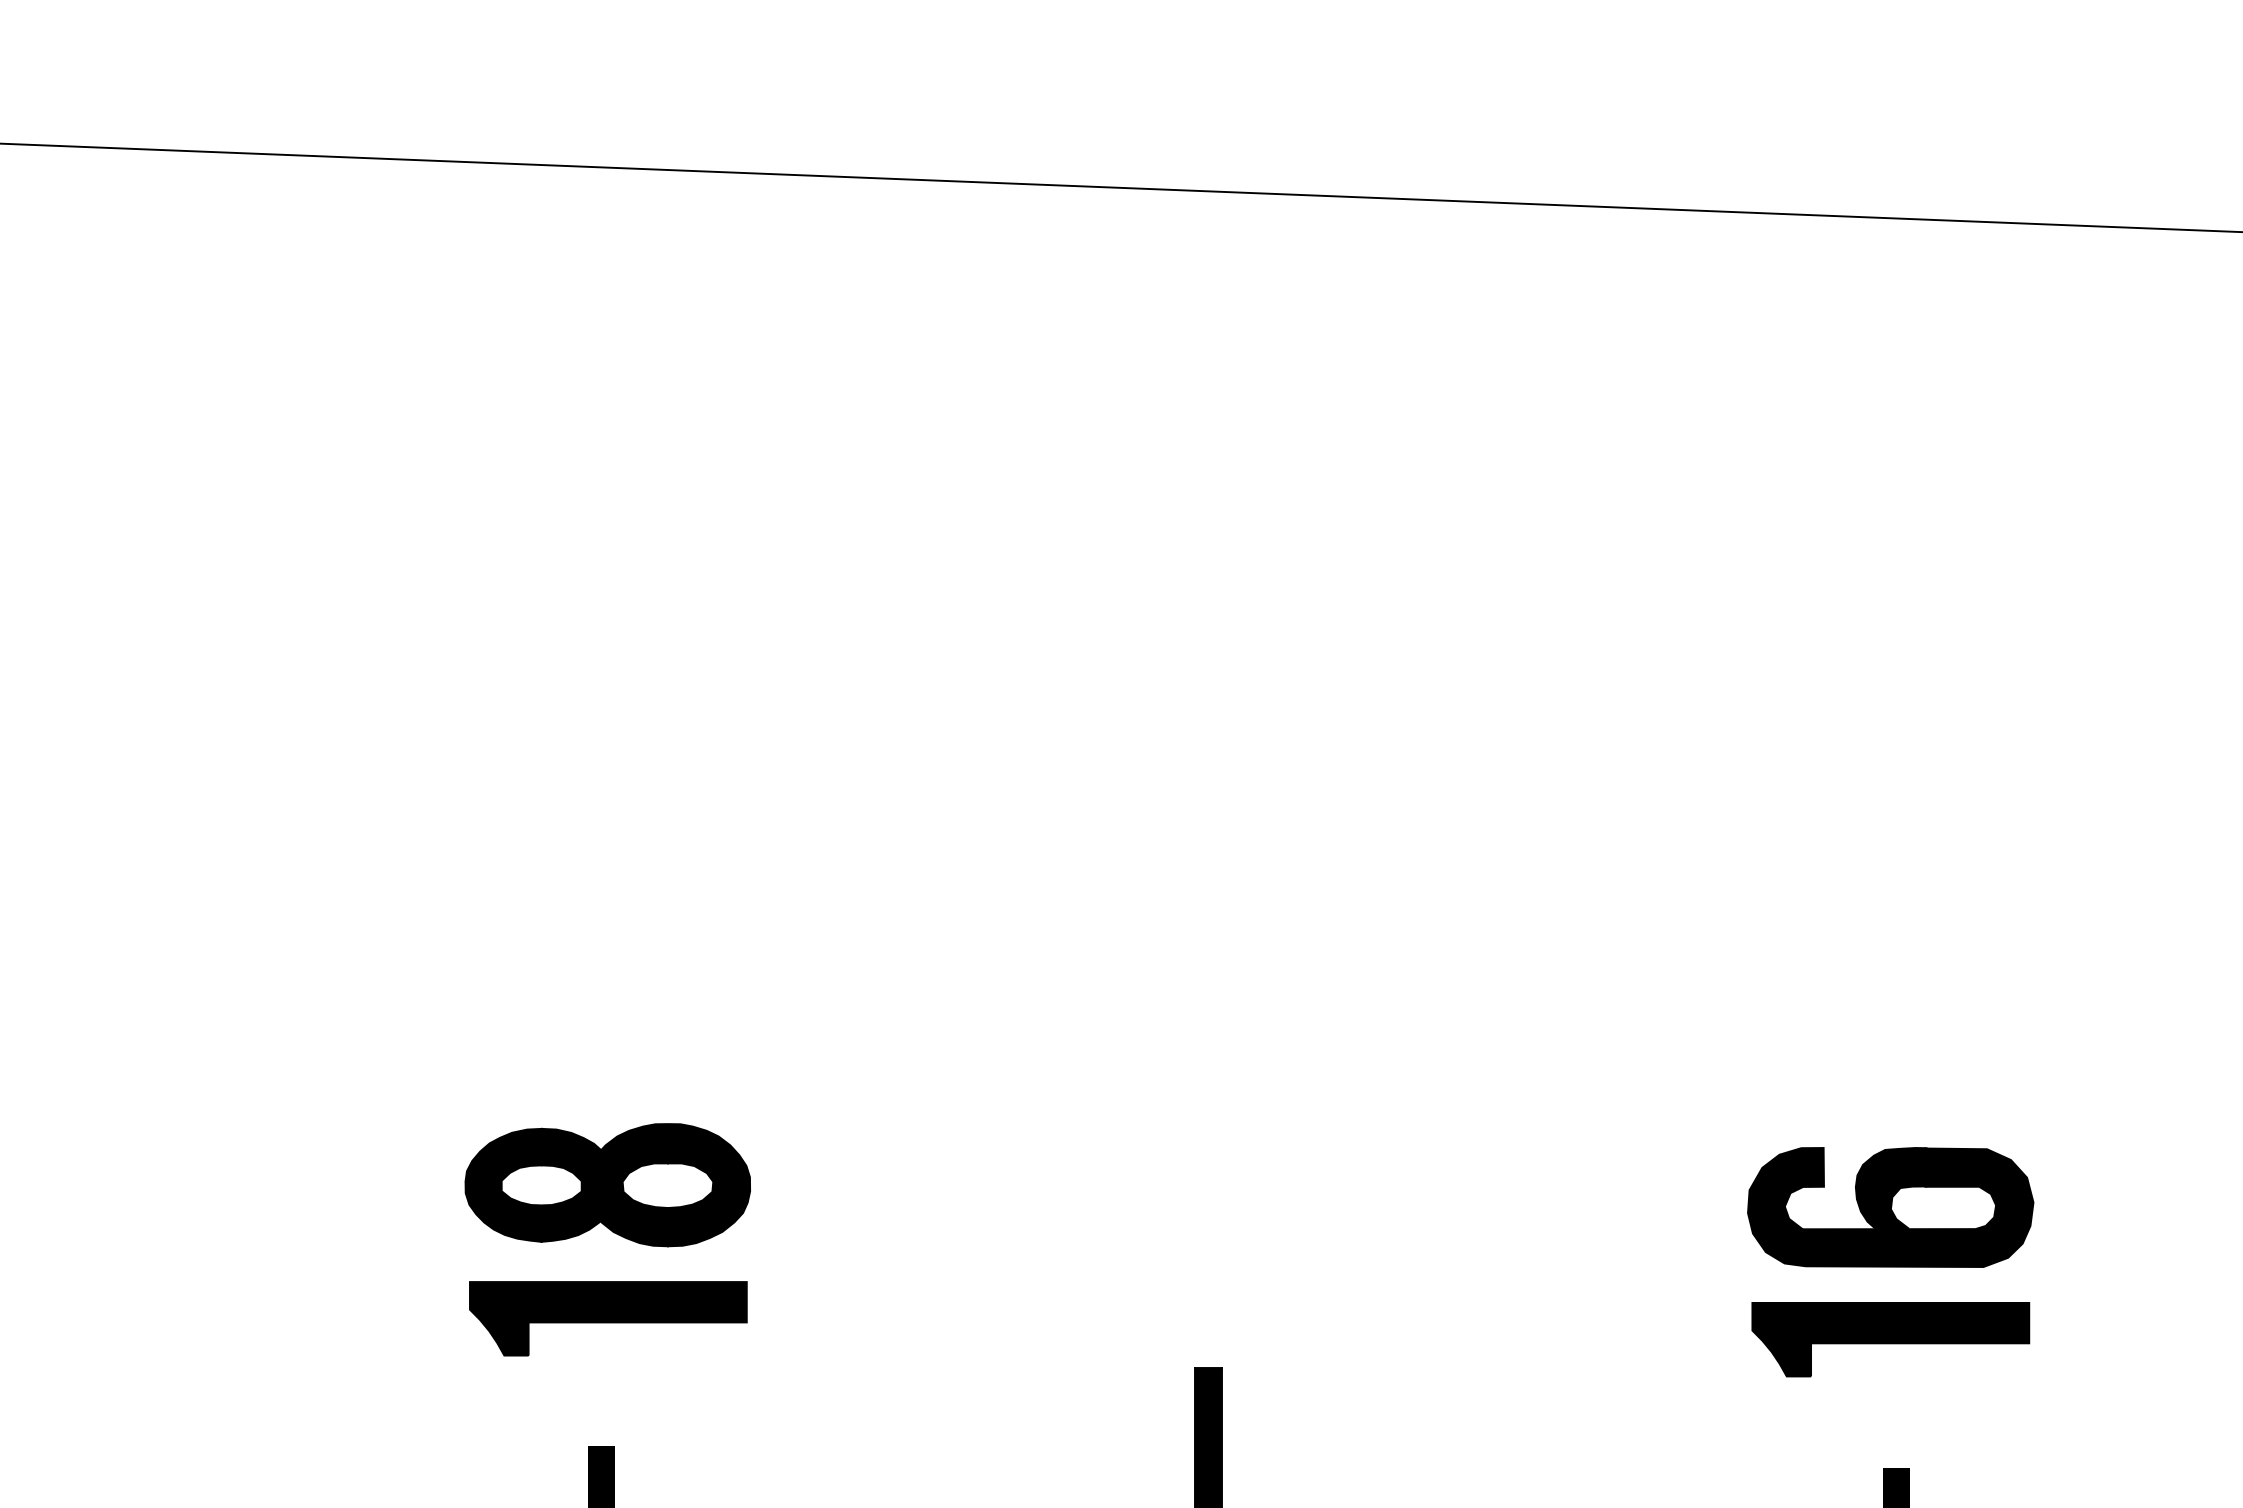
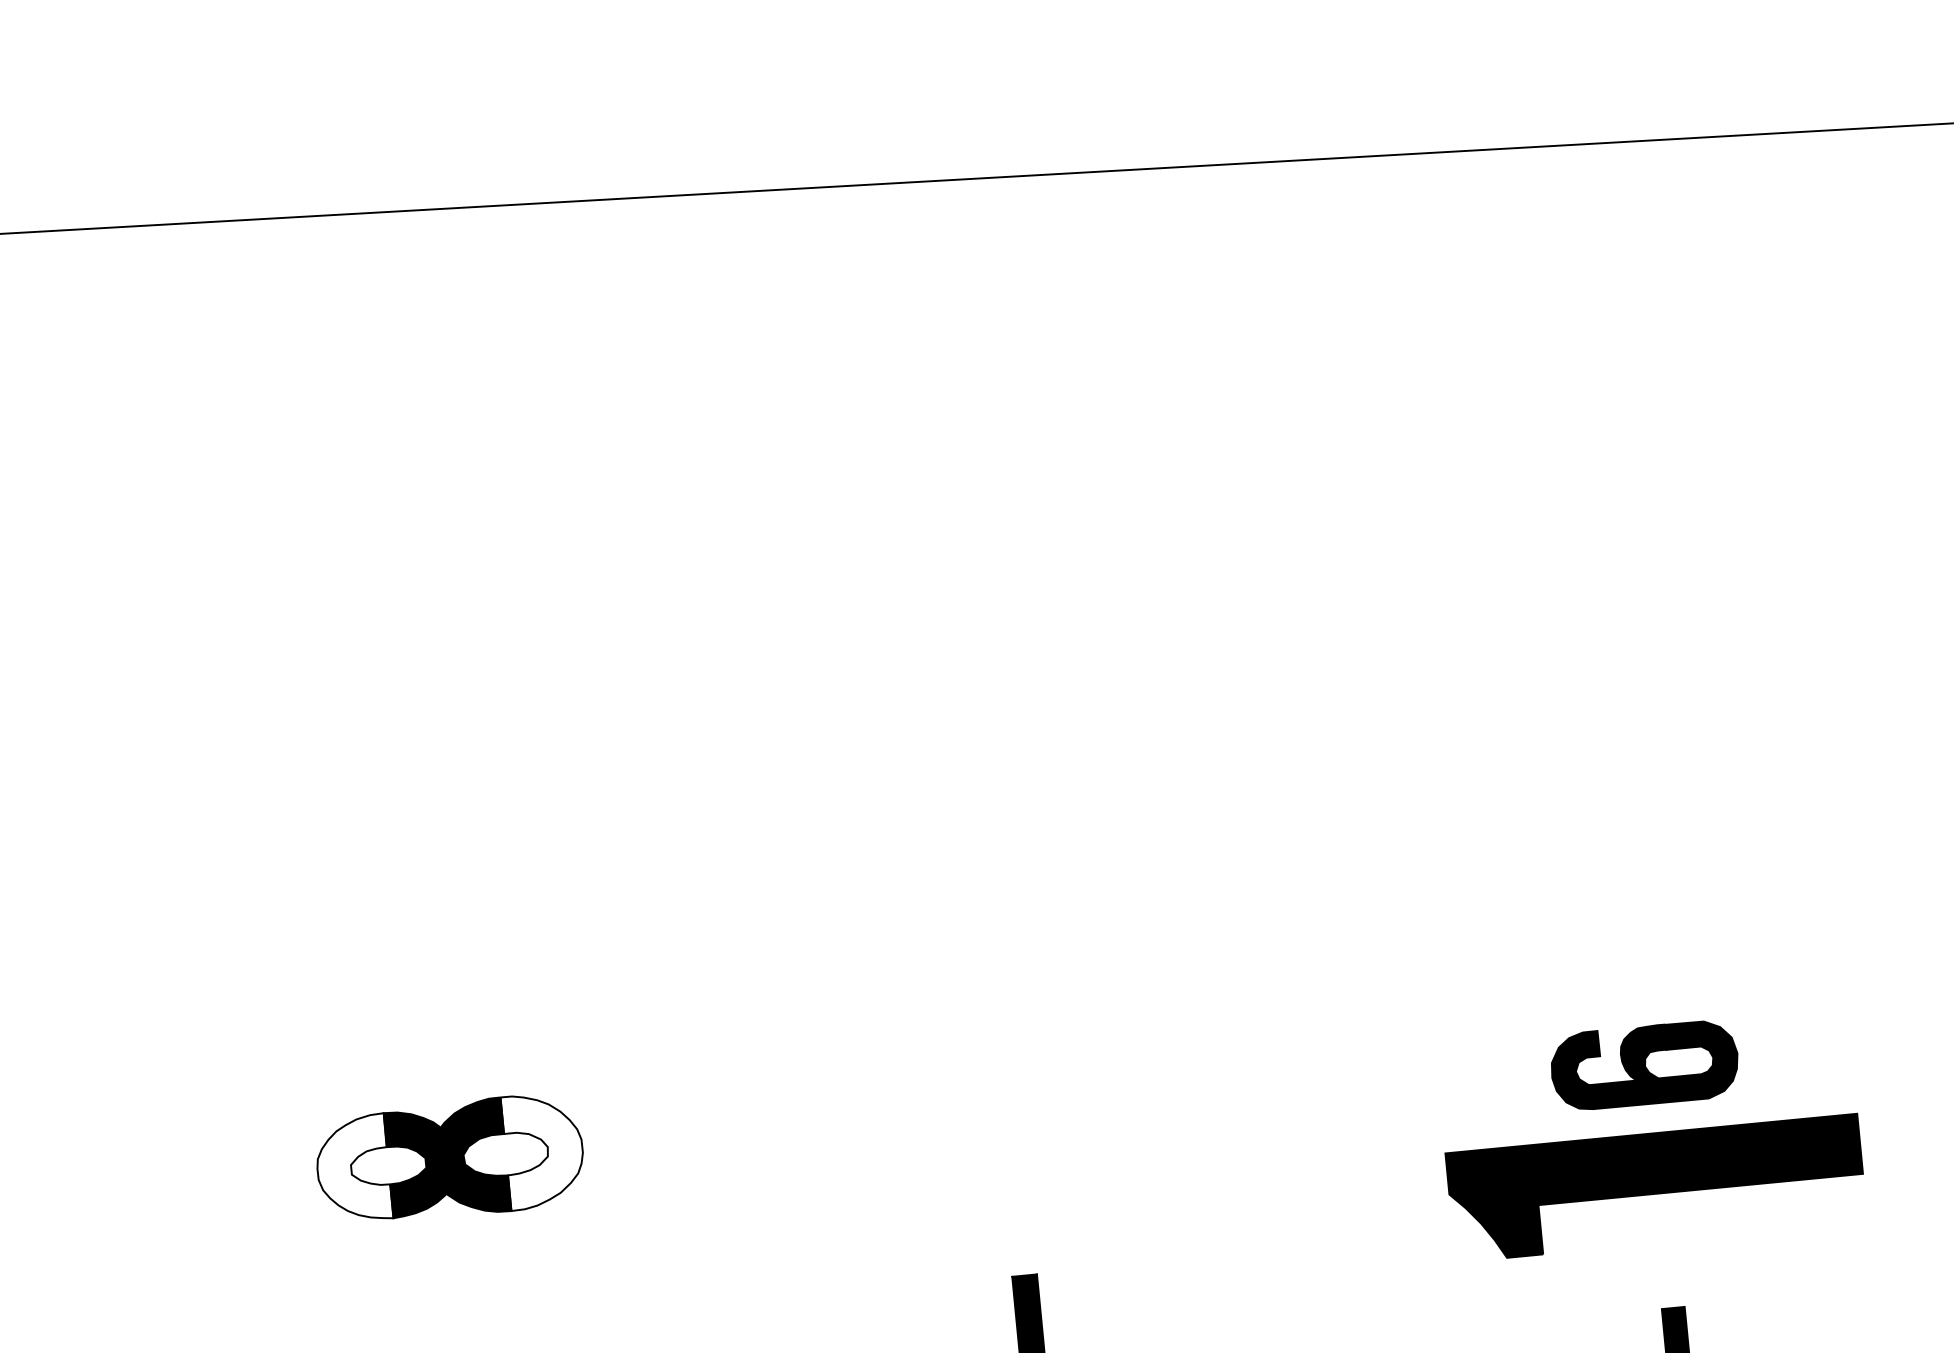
fill: (503, 1184) -> (353, 1168), removed
fill: (708, 1185) -> (543, 1150), removed
part: (1890, 1207) -> (1644, 1065), size x0.7
part: (608, 1318) -> (462, 1283), removed
part: (1890, 1339) -> (1656, 1188), size x1.6

